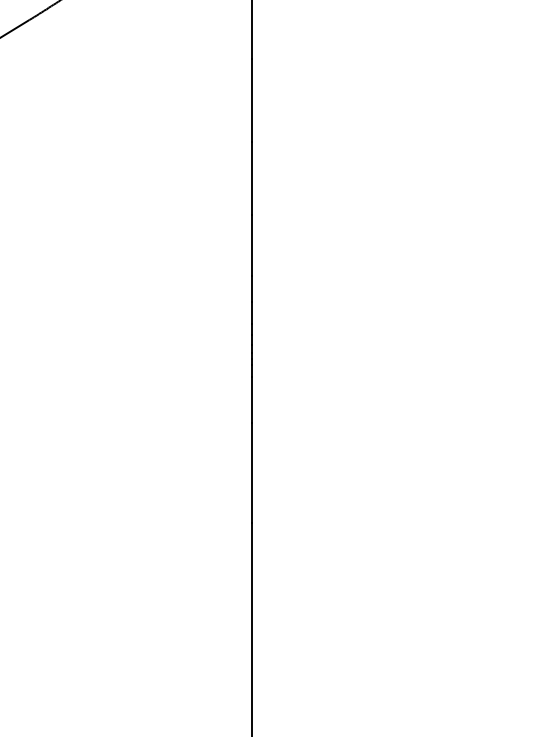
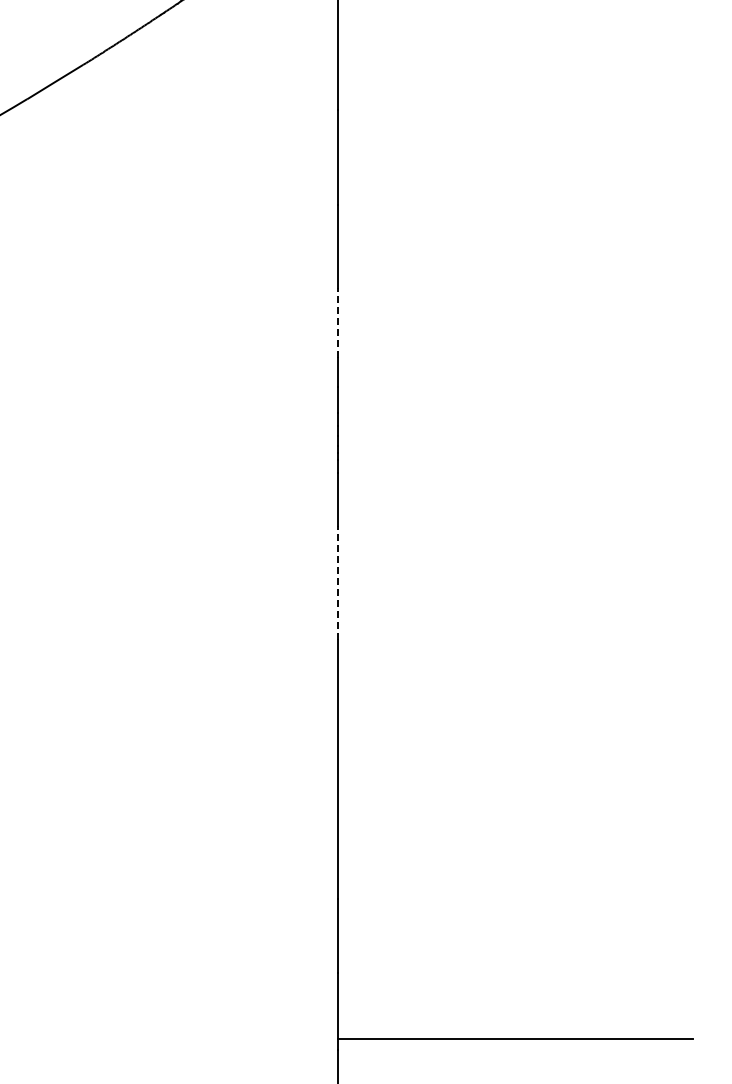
line: (251, 246) -> (337, 323), solid -> dashed
line: (251, 473) -> (337, 583), solid -> dashed

